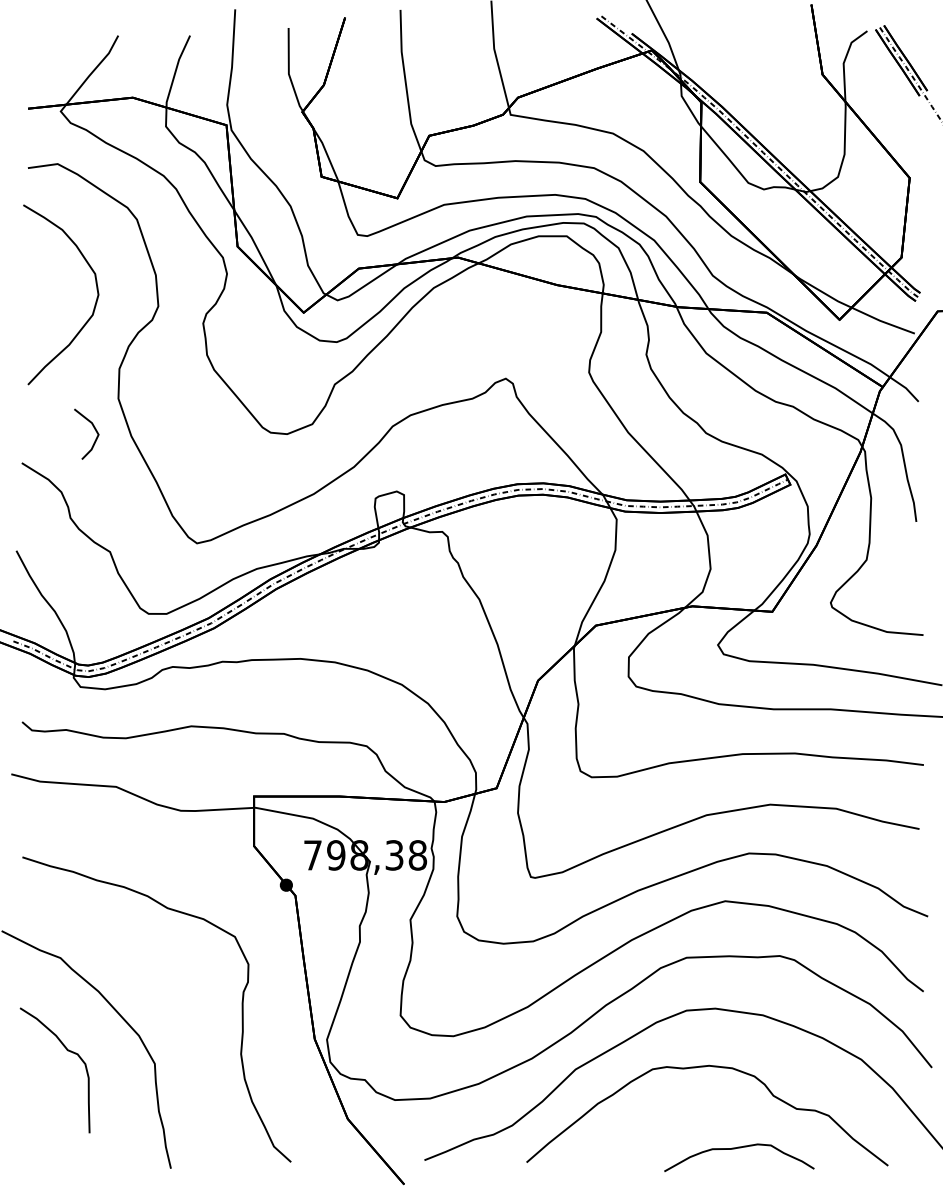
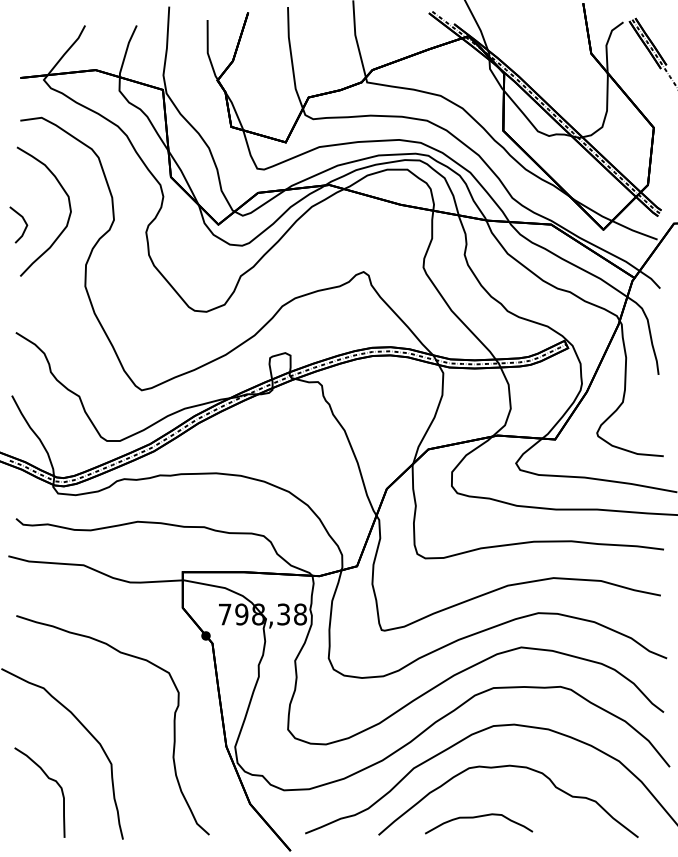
line: (94, 429) -> (24, 221), moved
curve: (67, 1051) -> (48, 779), moved
curve: (735, 1149) -> (476, 817), moved

